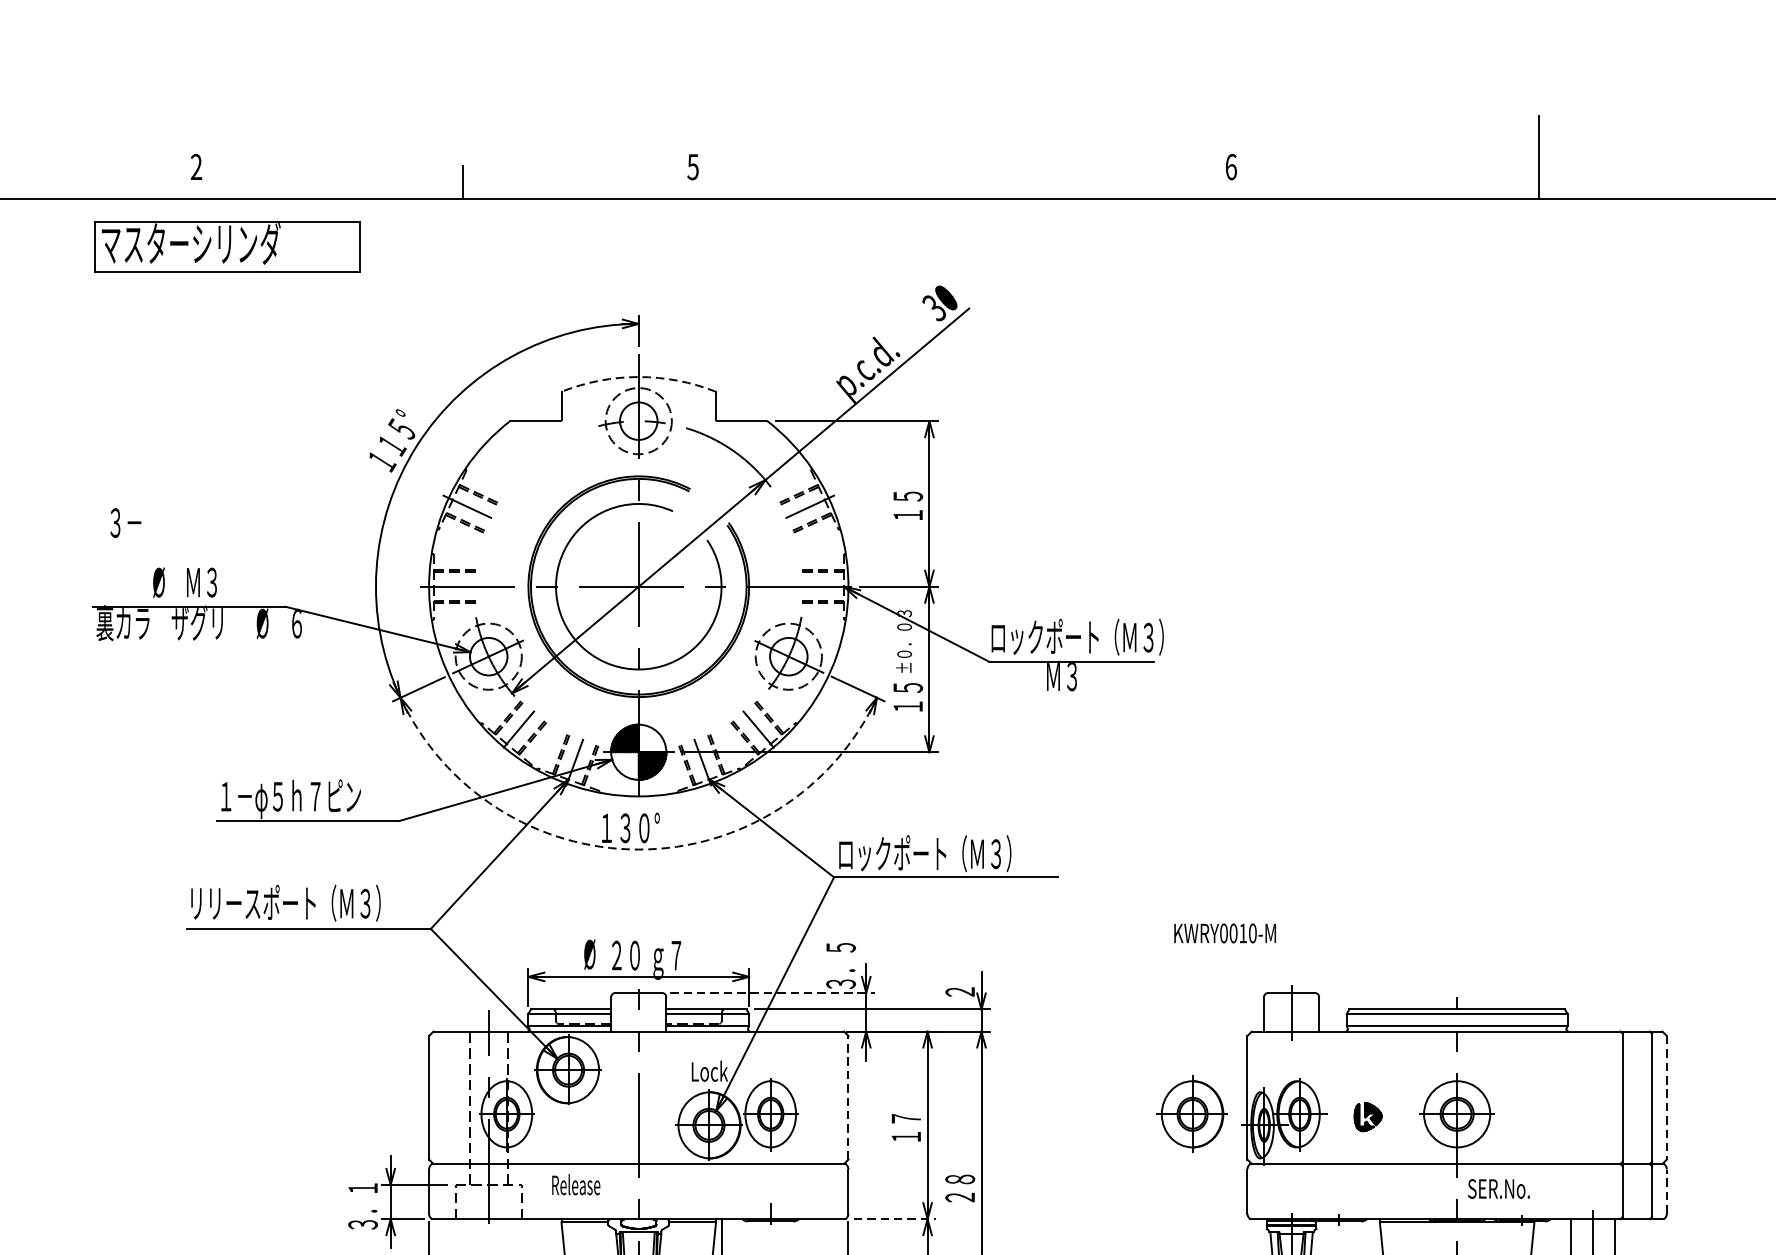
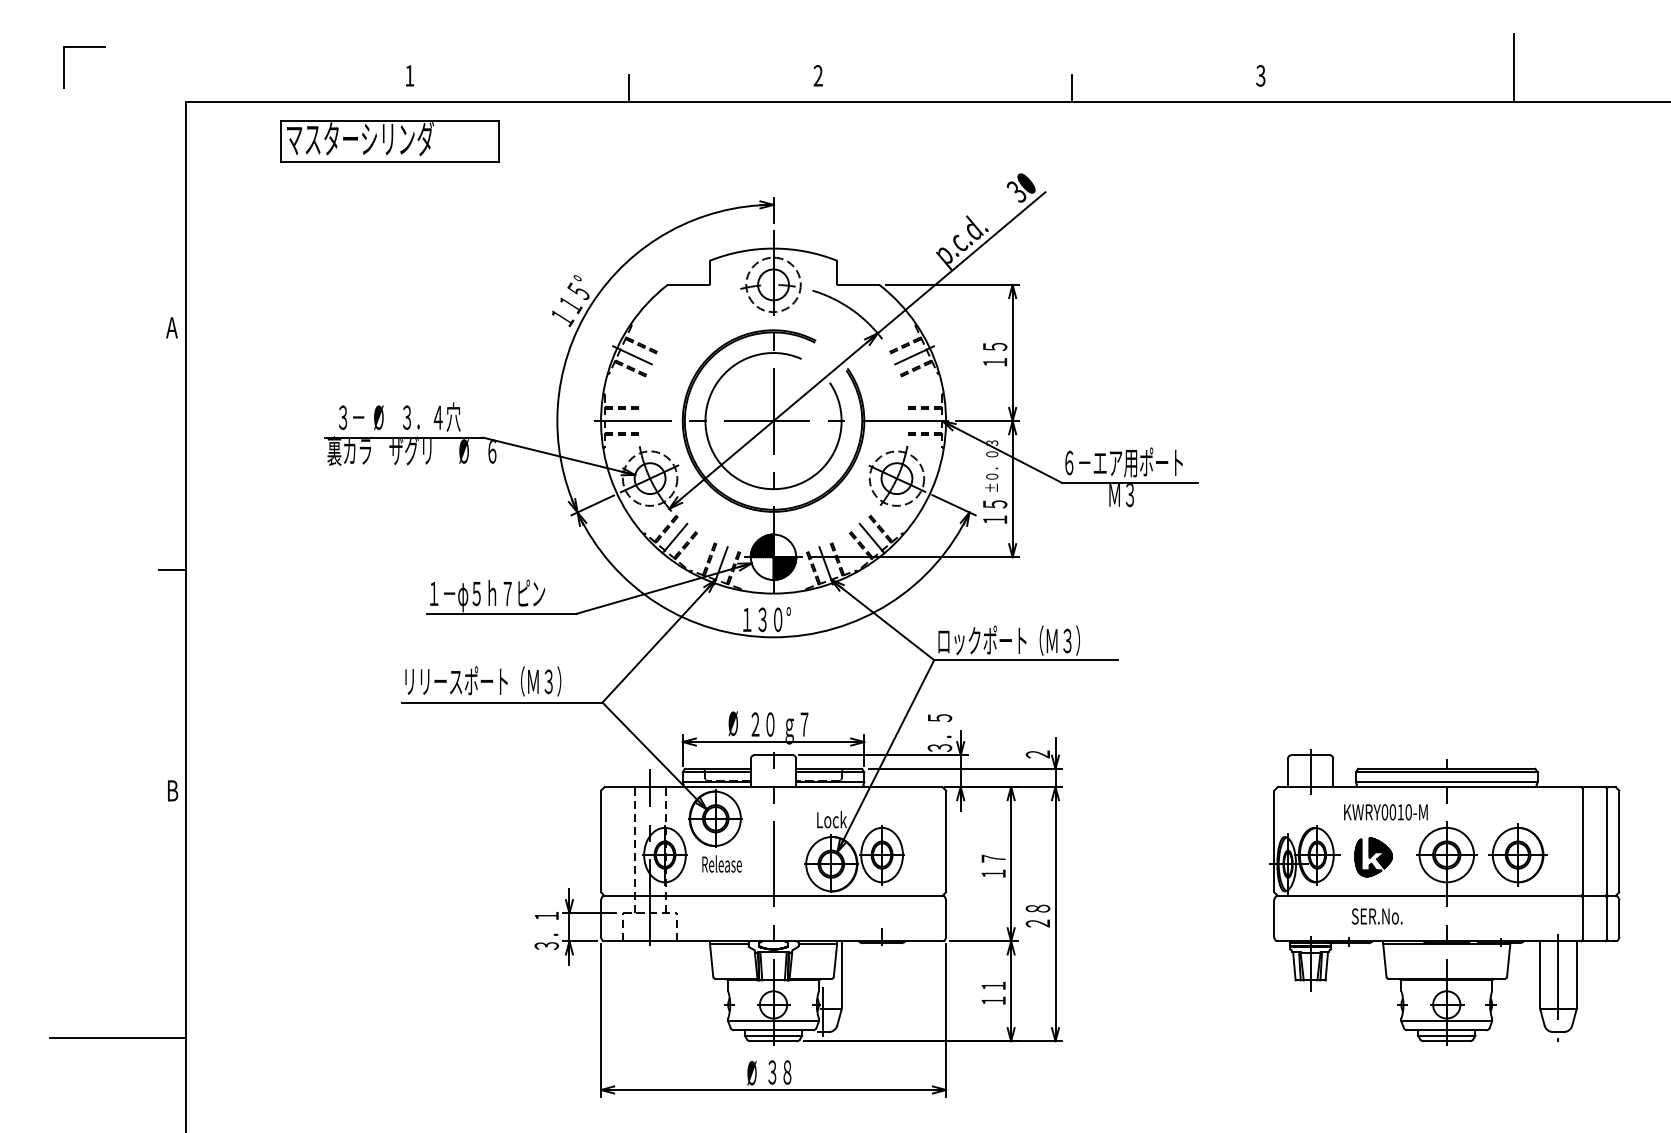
text: (196, 166) -> (409, 75), 2 -> 1
text: (692, 166) -> (817, 75), 5 -> 2
text: (1230, 166) -> (1260, 75), 6 -> 3
line: (1000, 181) -> (1071, 87), added
part: (226, 246) -> (389, 141), moved
arc: (638, 376) -> (773, 248), dashed -> solid
text: (125, 522) -> (351, 417), moved
text: (221, 581) -> (430, 416), Ｍ３ -> ３．４穴
text: (1077, 637) -> (1134, 462), ロックポート（Ｍ３） -> ６－エア用ポート
arc: (638, 849) -> (773, 637), dashed -> solid
text: (1224, 933) -> (1385, 812), moved
line: (772, 993) -> (883, 755), dashed -> solid
line: (849, 1097) -> (946, 841), dashed -> solid
line: (1667, 1097) -> (1619, 841), dashed -> solid
part: (1191, 1113) -> (1517, 854), moved
part: (1368, 1117) -> (1373, 857), size x1.67
text: (575, 1184) -> (721, 863), moved
text: (1498, 1188) -> (1376, 916), moved
line: (1667, 1191) -> (1619, 918), dashed -> solid
line: (895, 1219) -> (984, 941), dashed -> solid

